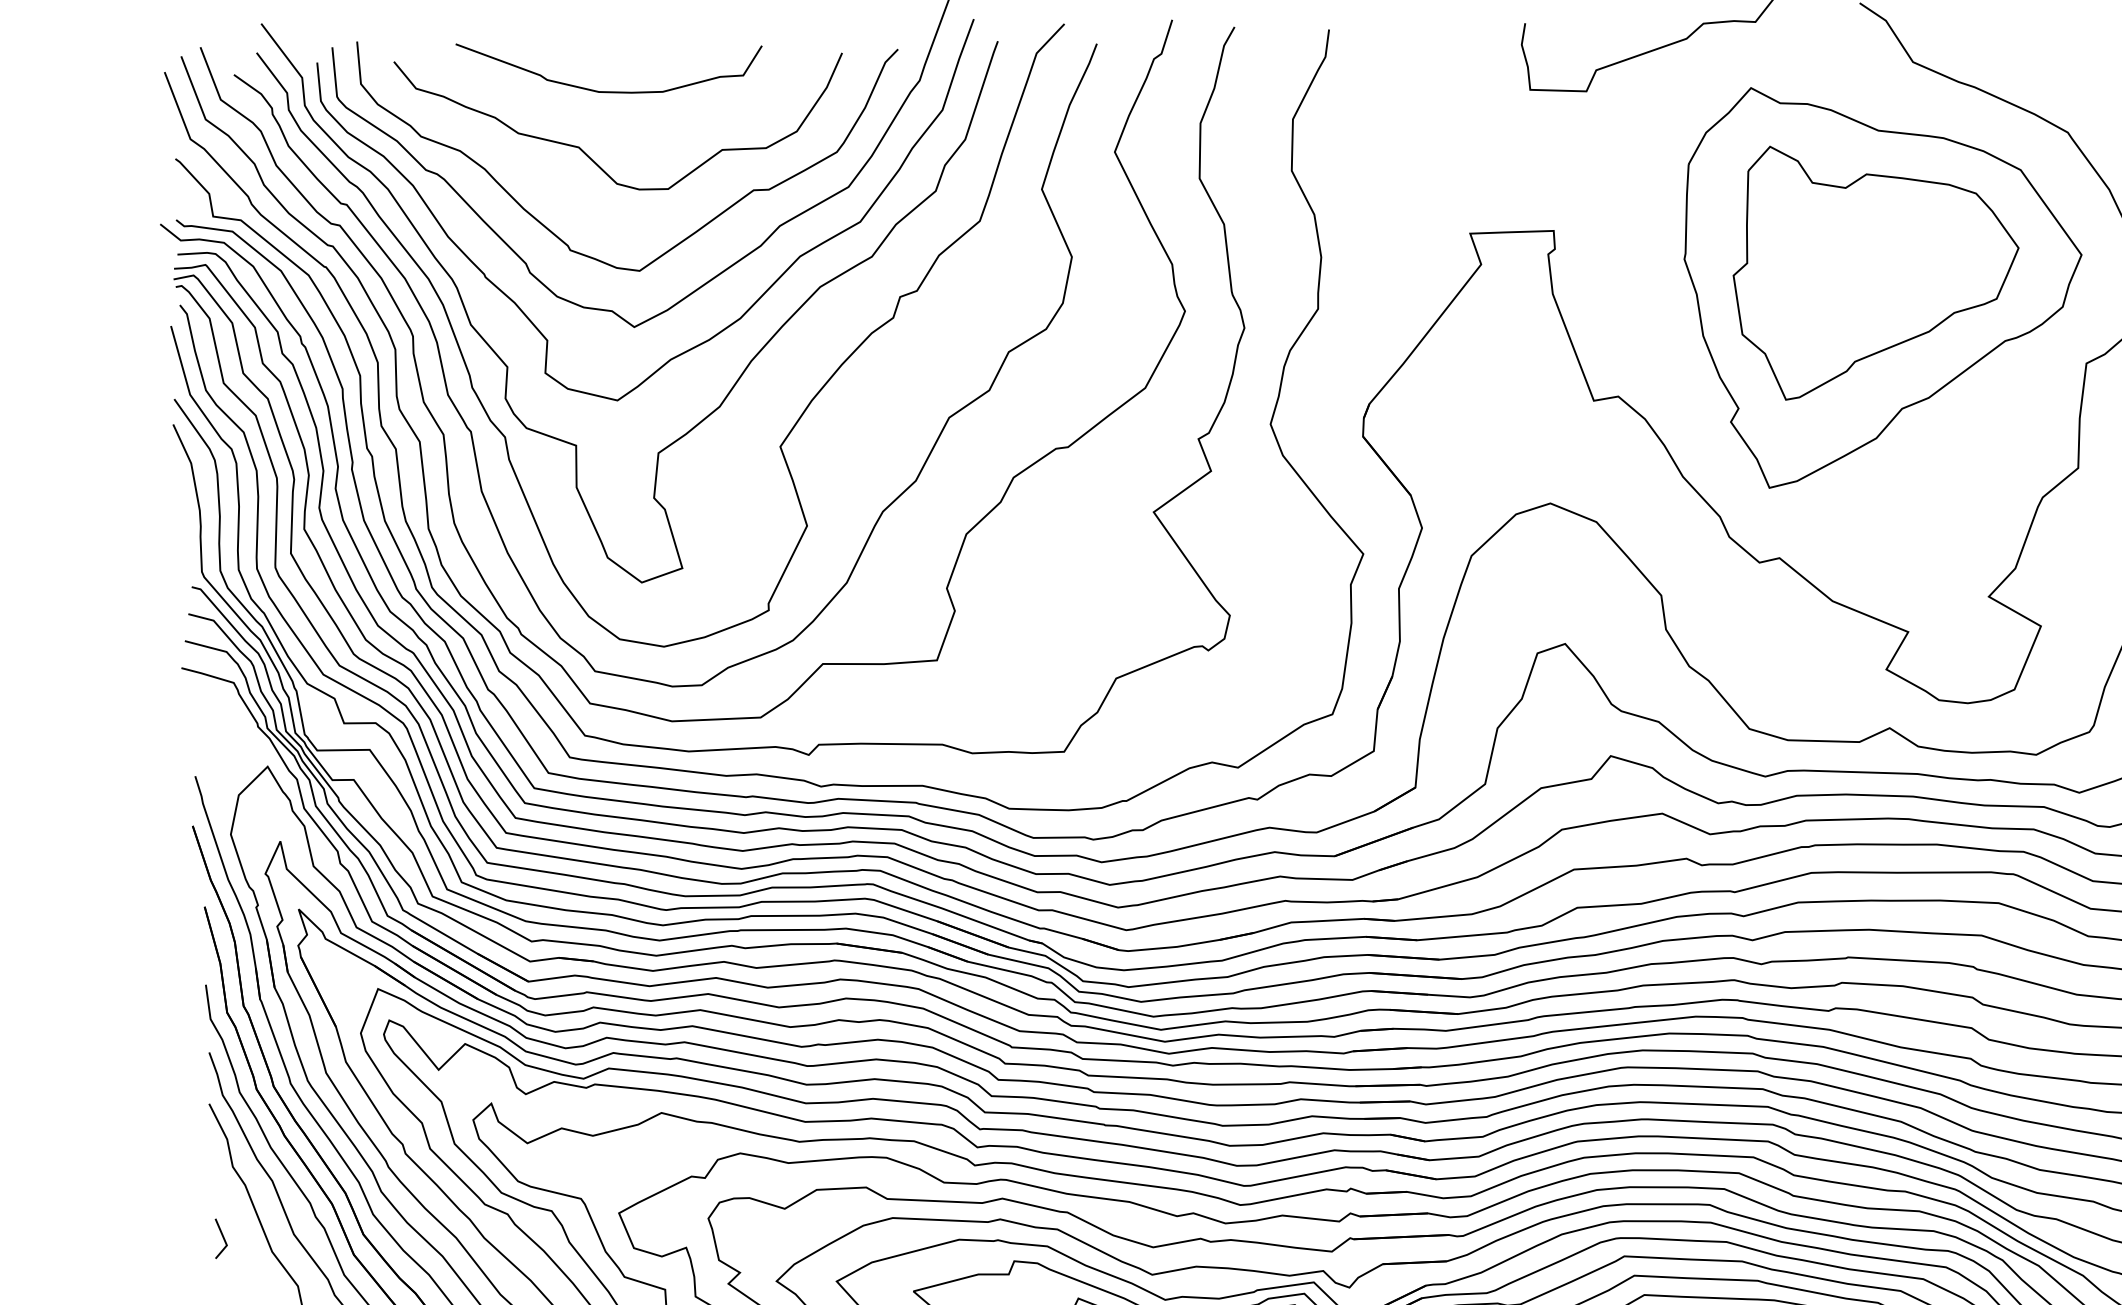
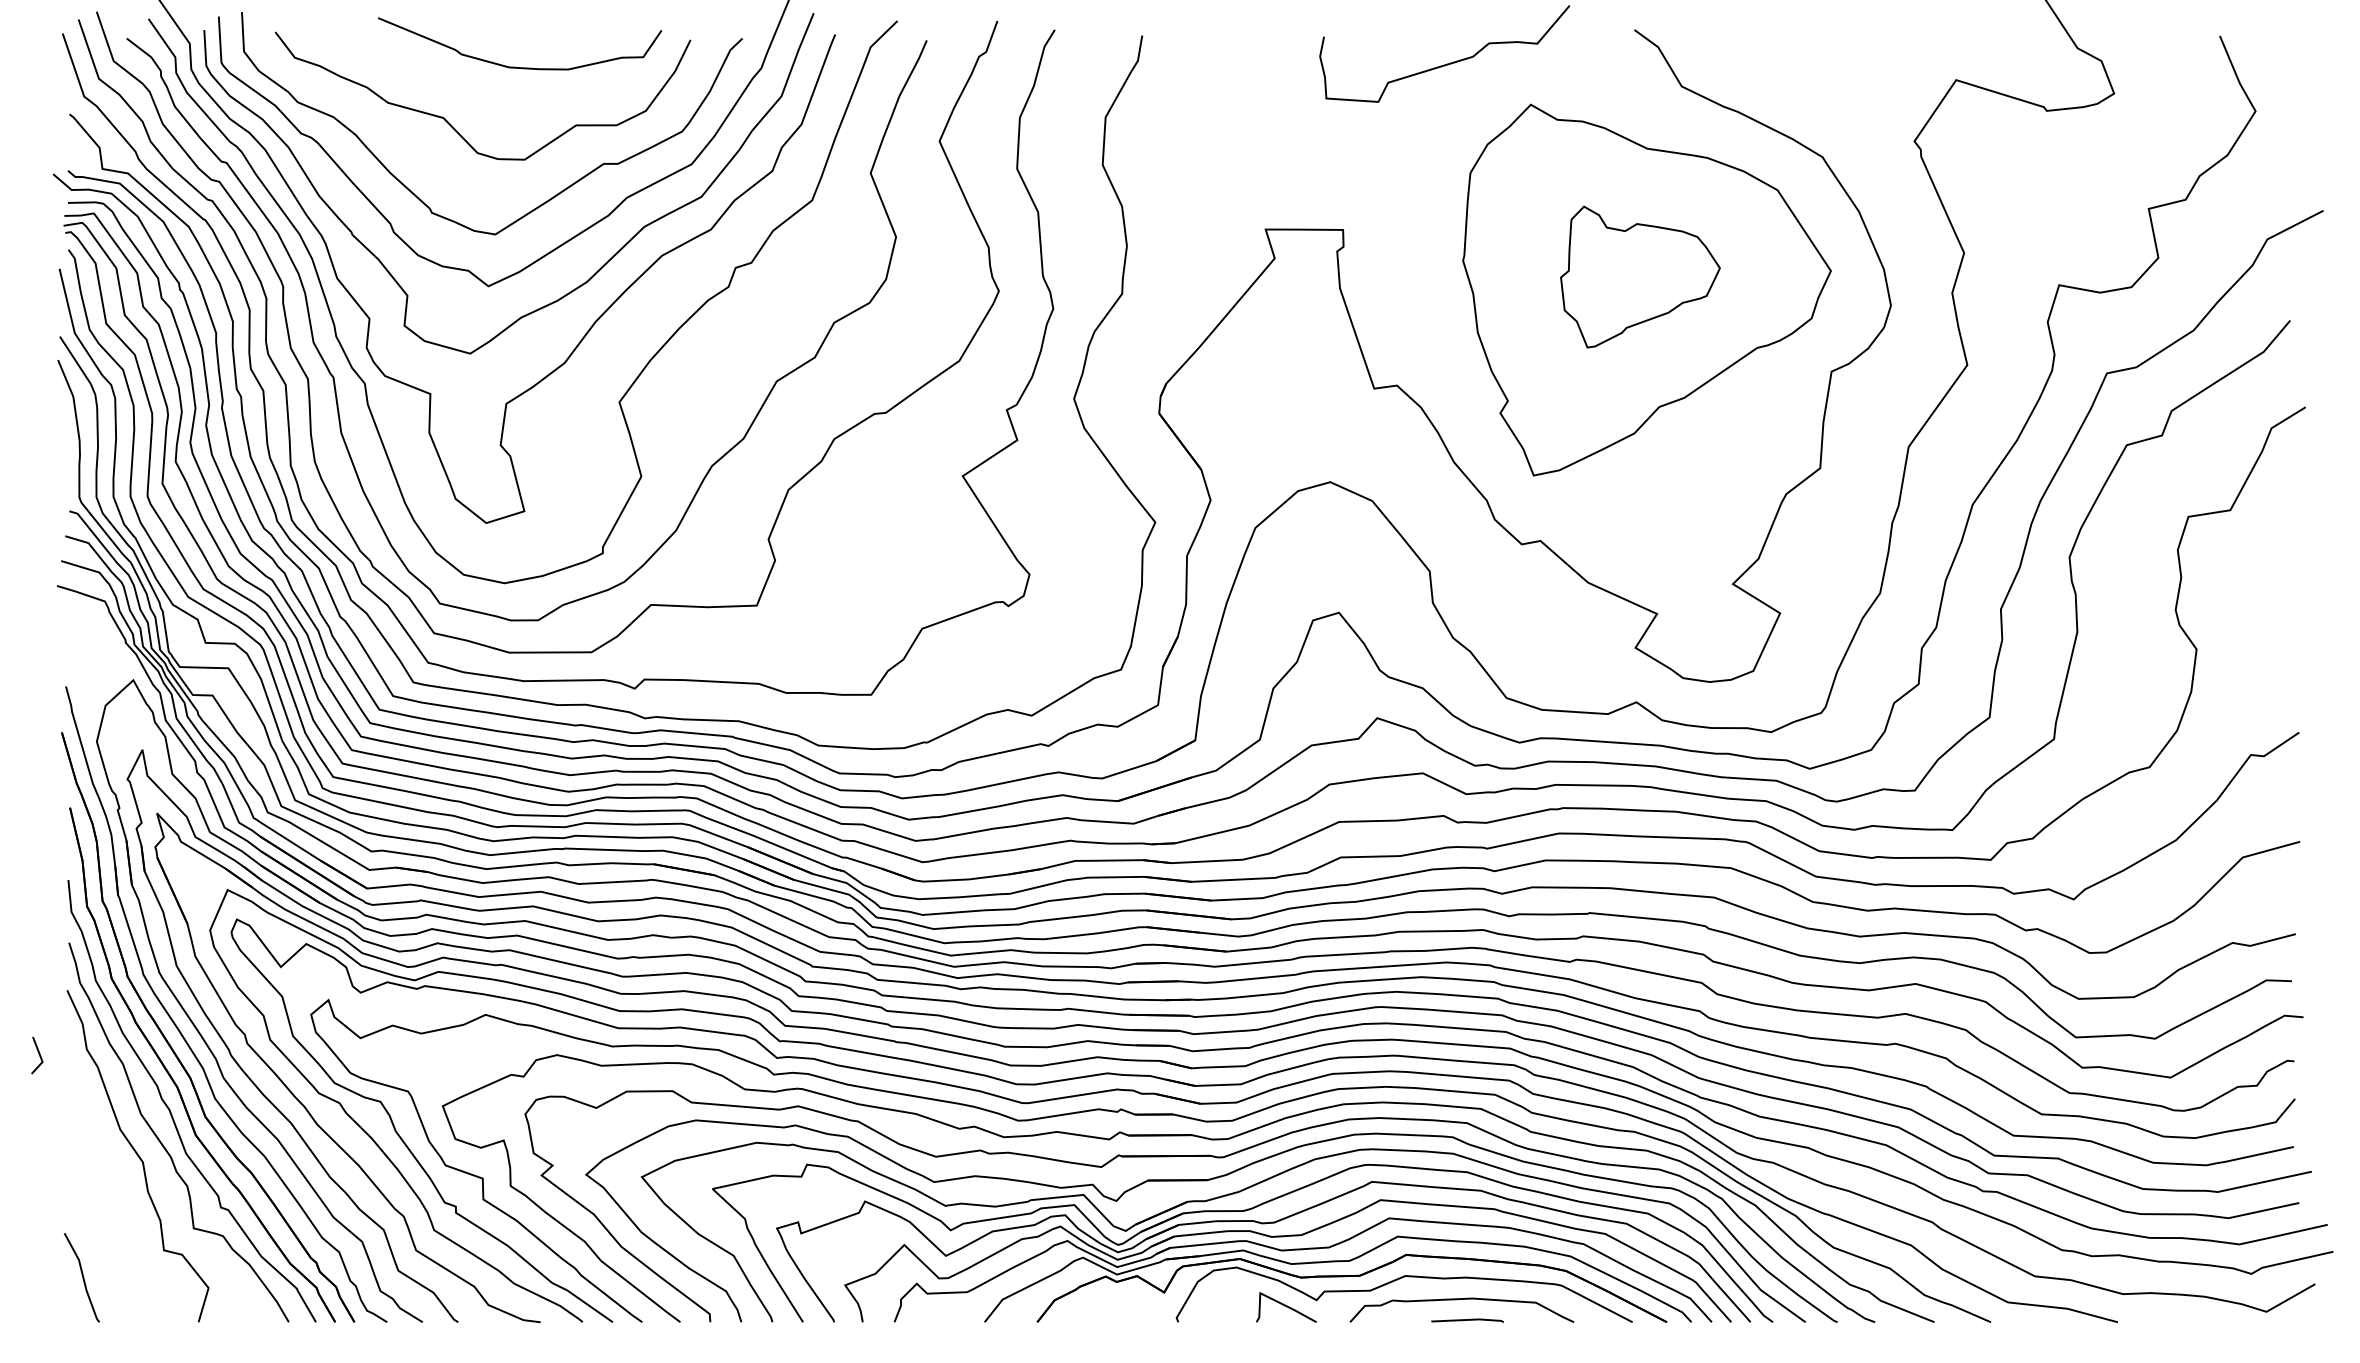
curve: (605, 90) -> (515, 66), moved
part: (1876, 268) -> (1640, 276), size x0.6
line: (222, 1237) -> (38, 1054), moved

